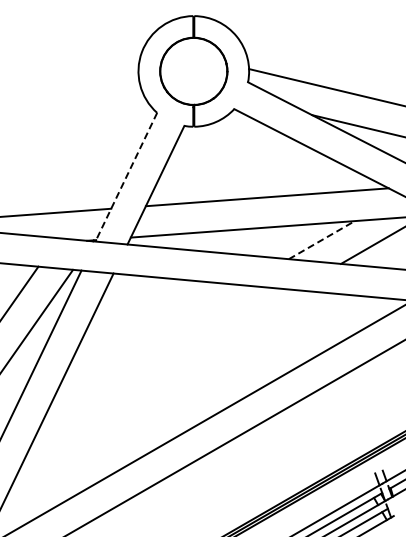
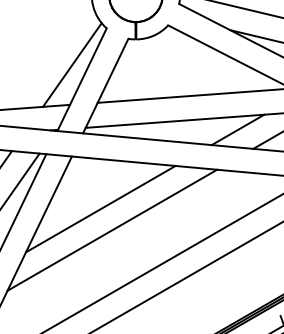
line: (113, 158) -> (71, 64), added
line: (126, 177) -> (82, 79), dashed -> solid
line: (322, 239) -> (238, 129), dashed -> solid
line: (149, 339) -> (100, 209), added
line: (163, 365) -> (111, 229), added

